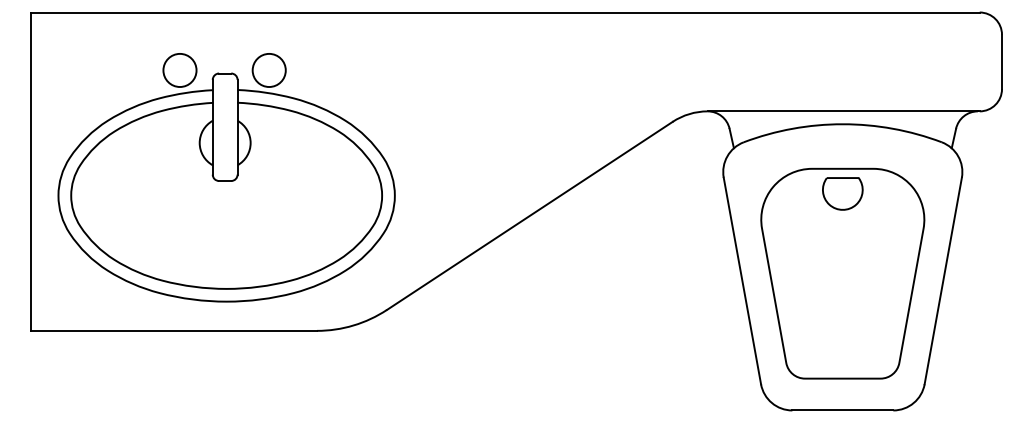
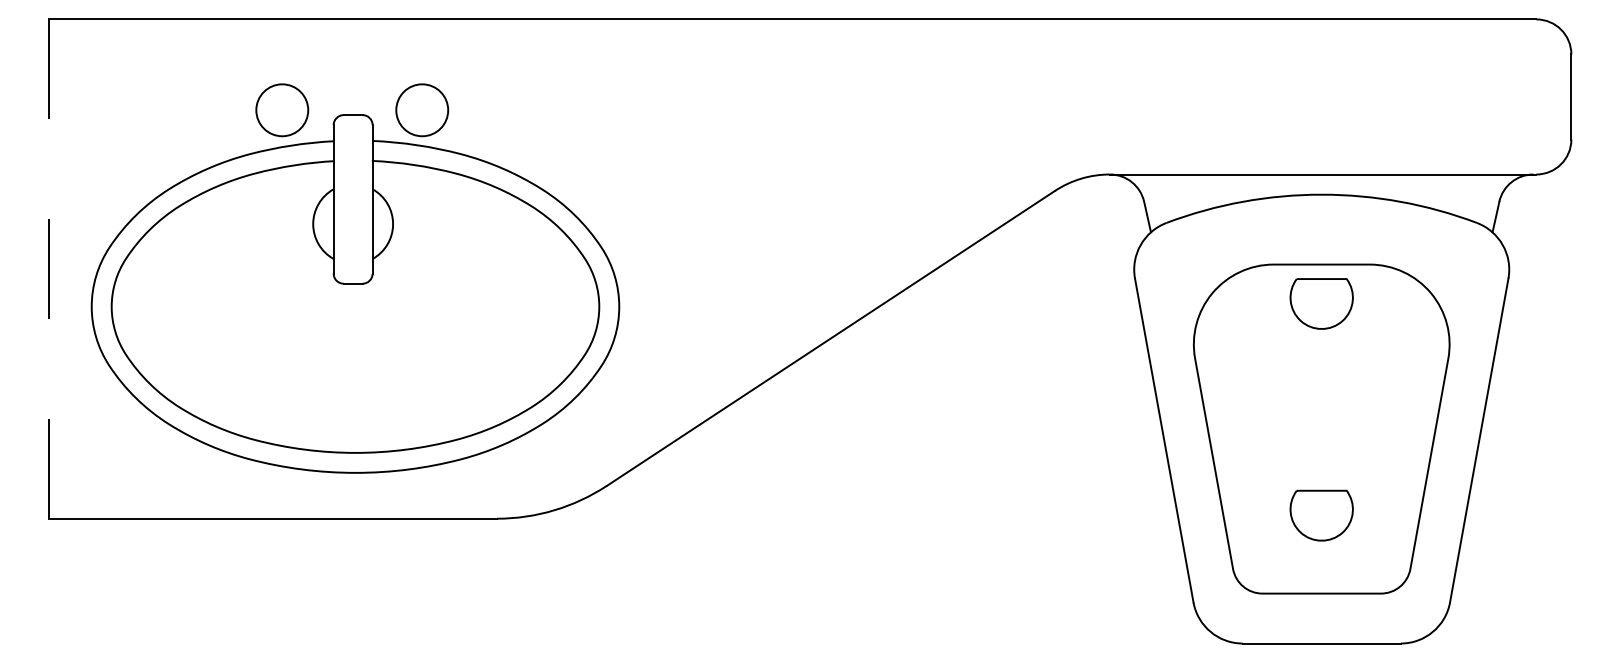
line: (30, 171) -> (47, 268), solid -> dashed
part: (842, 328) -> (1321, 514), added

